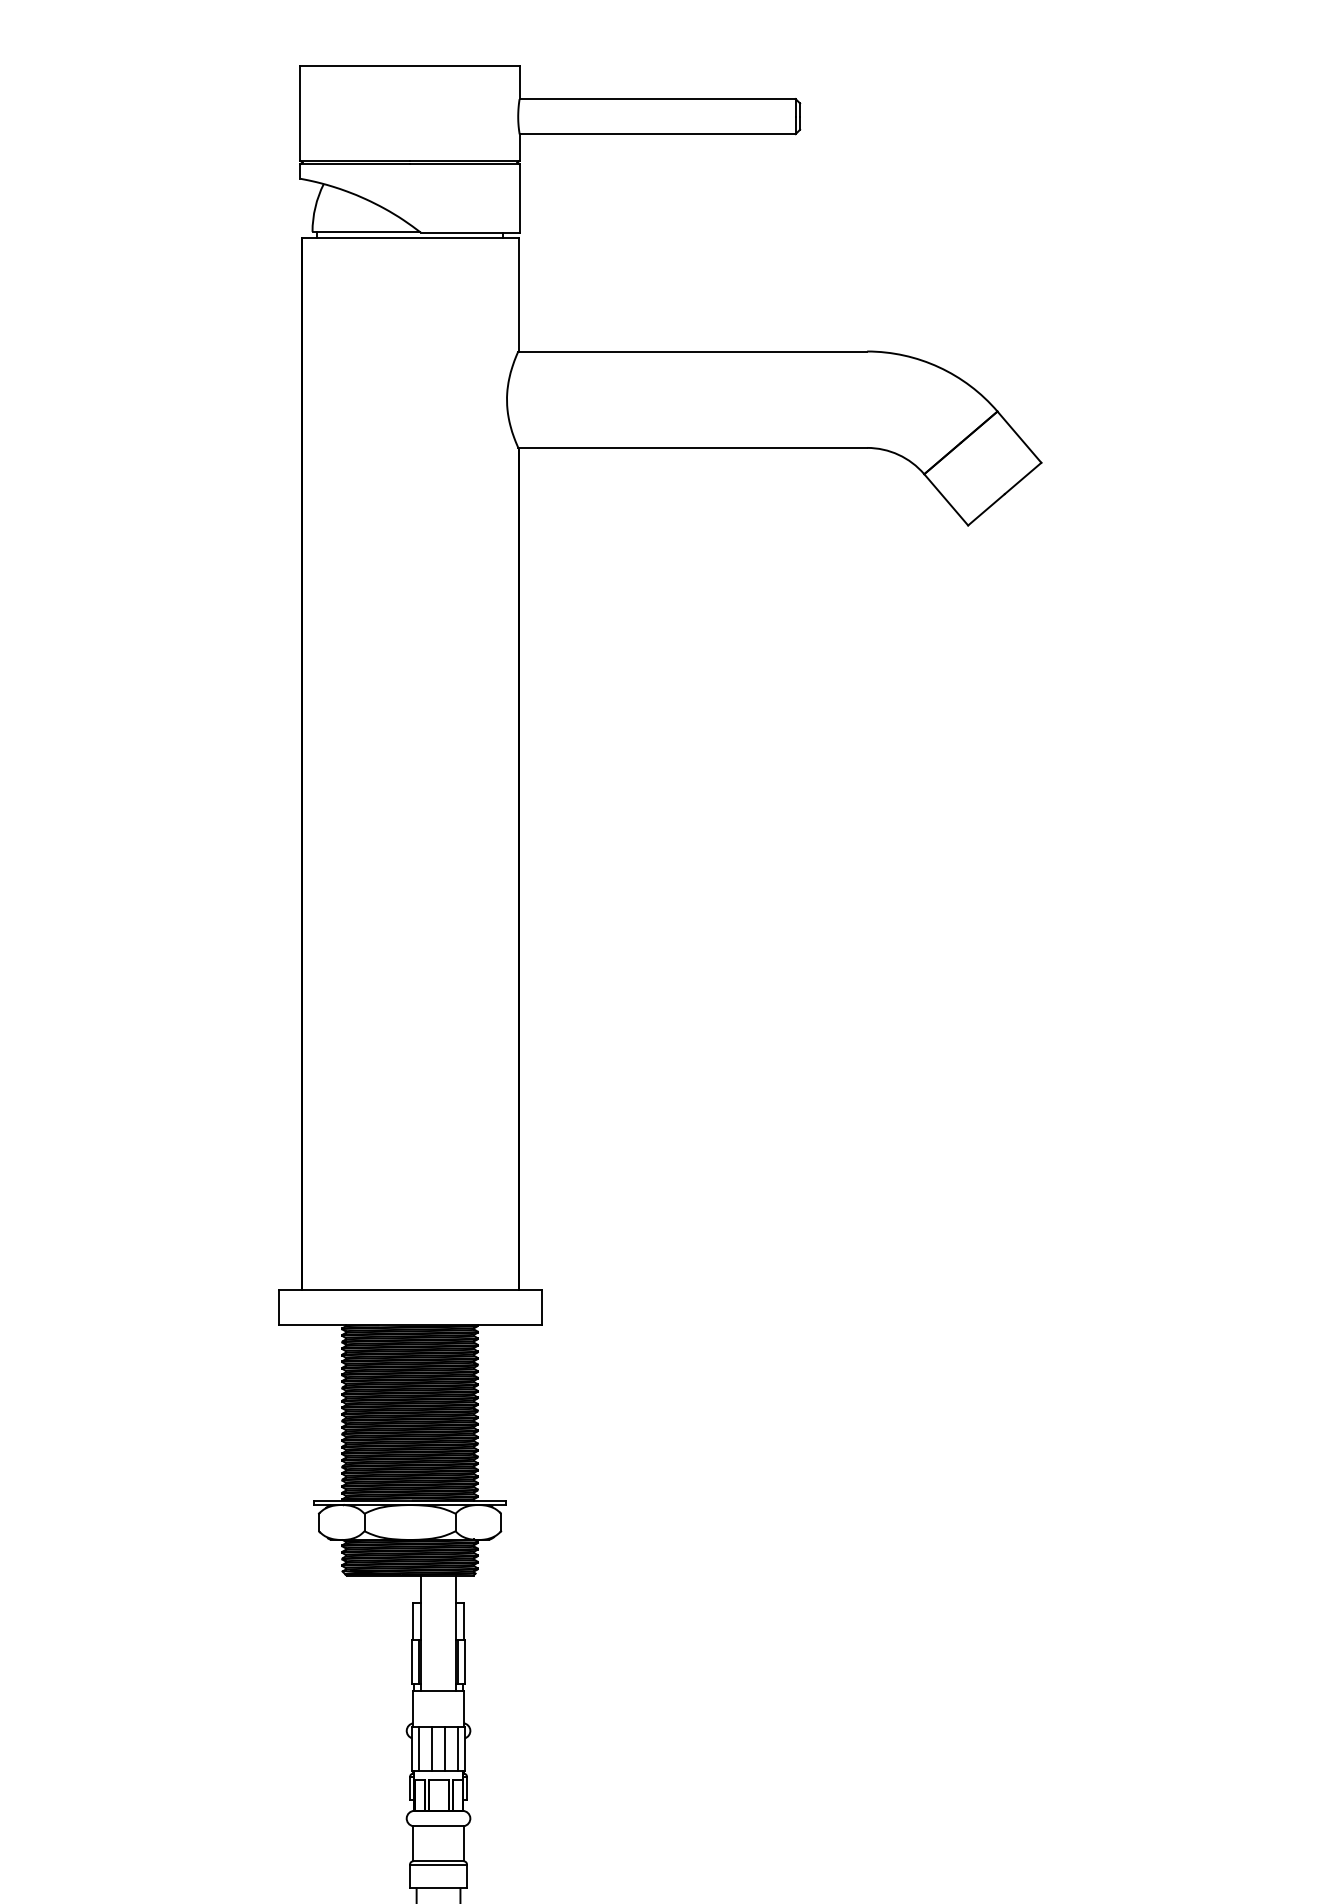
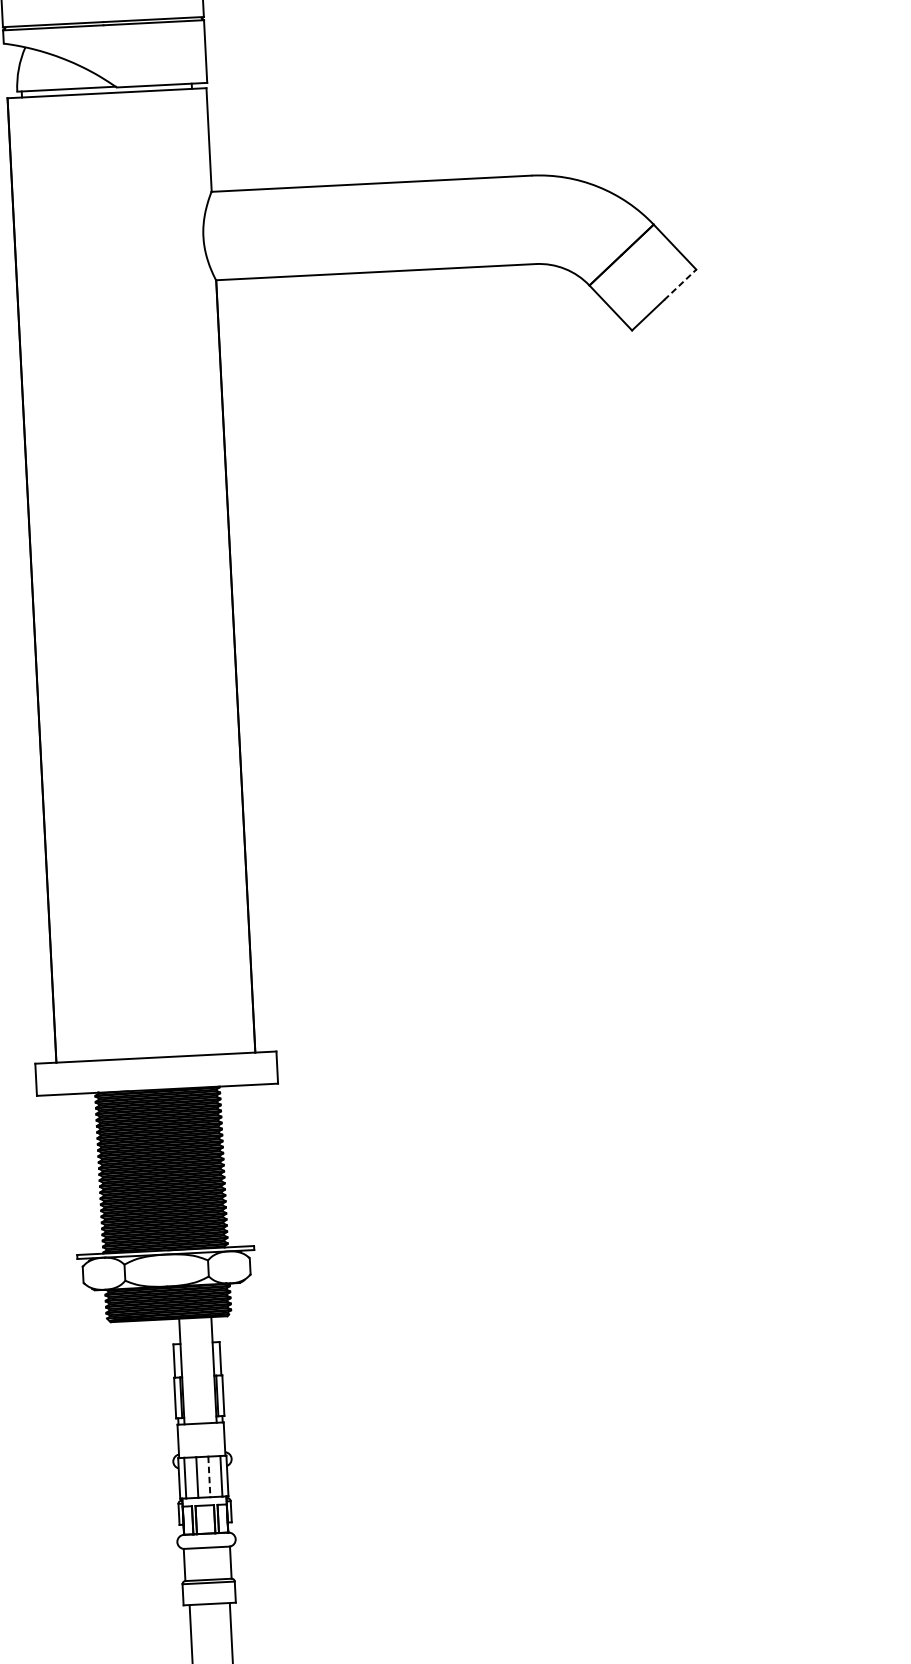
line: (1023, 478) -> (680, 284), solid -> dashed
line: (445, 1749) -> (209, 1477), solid -> dashed

